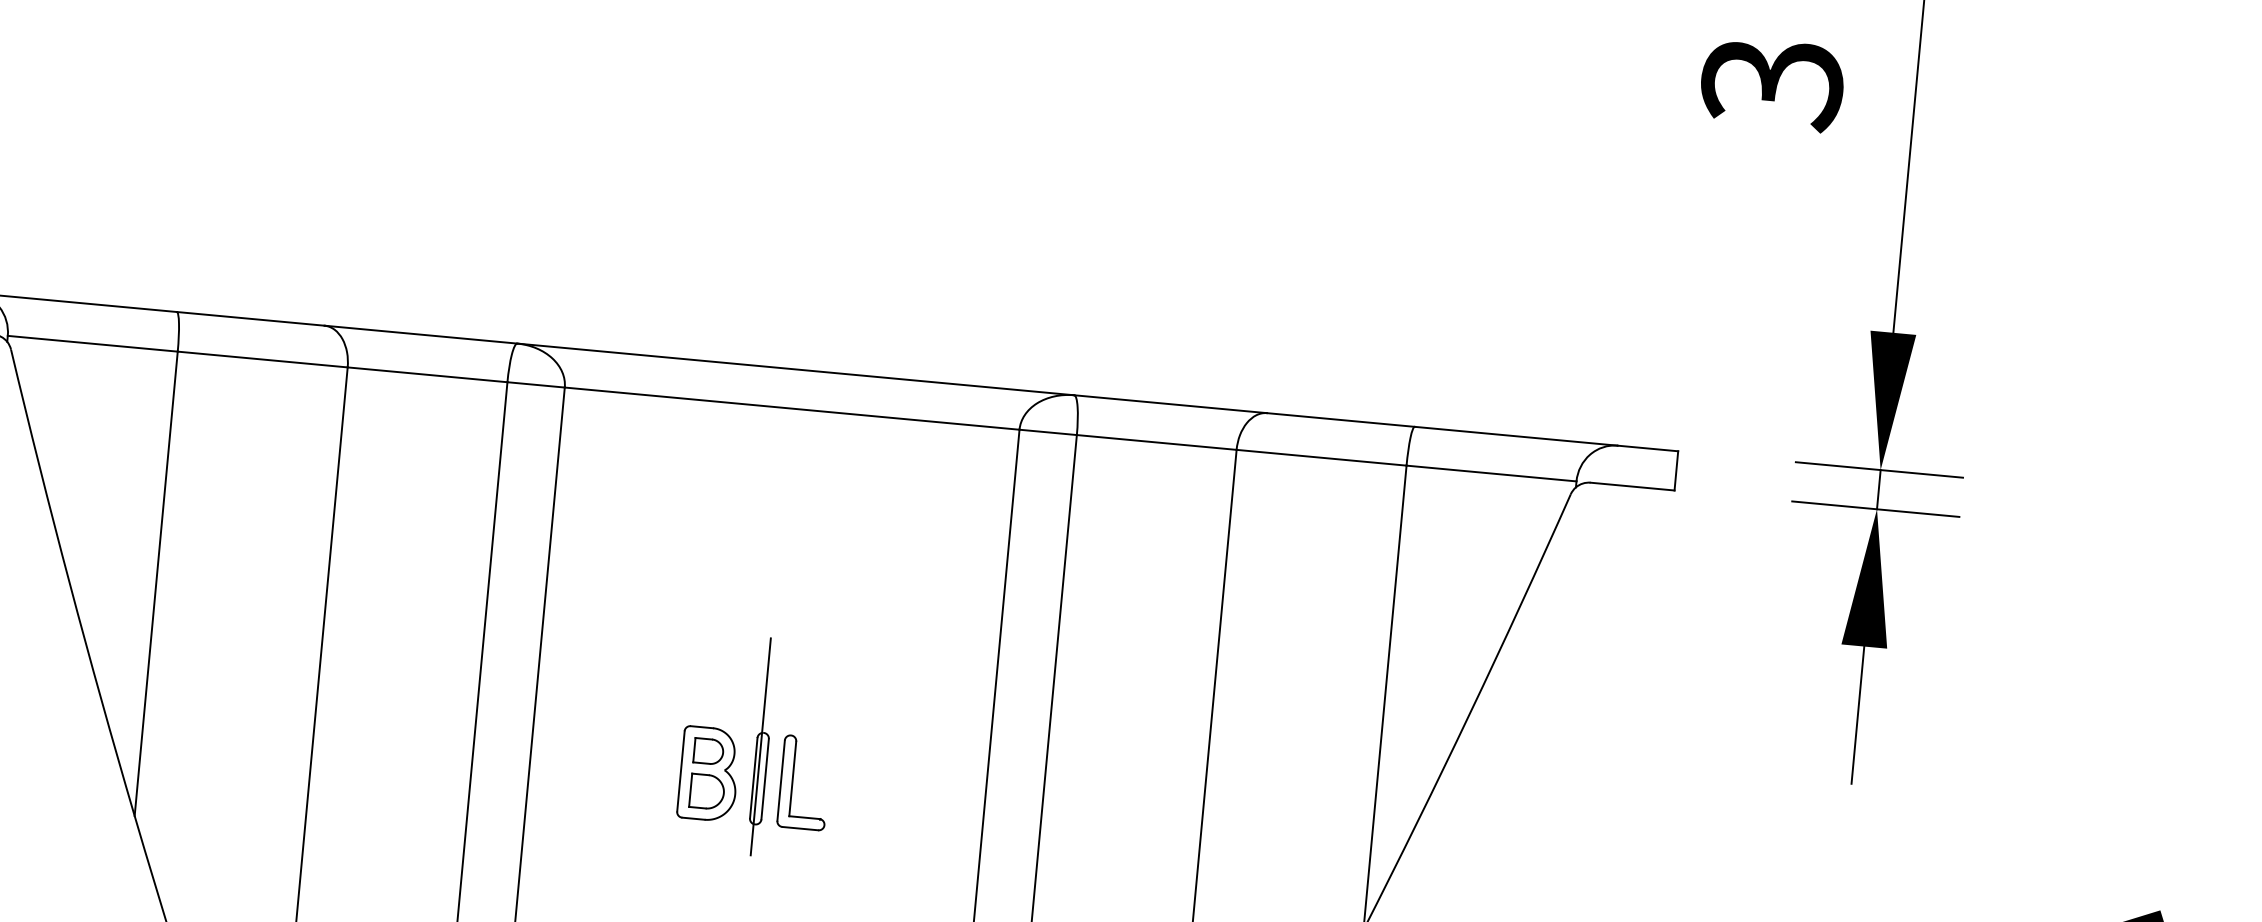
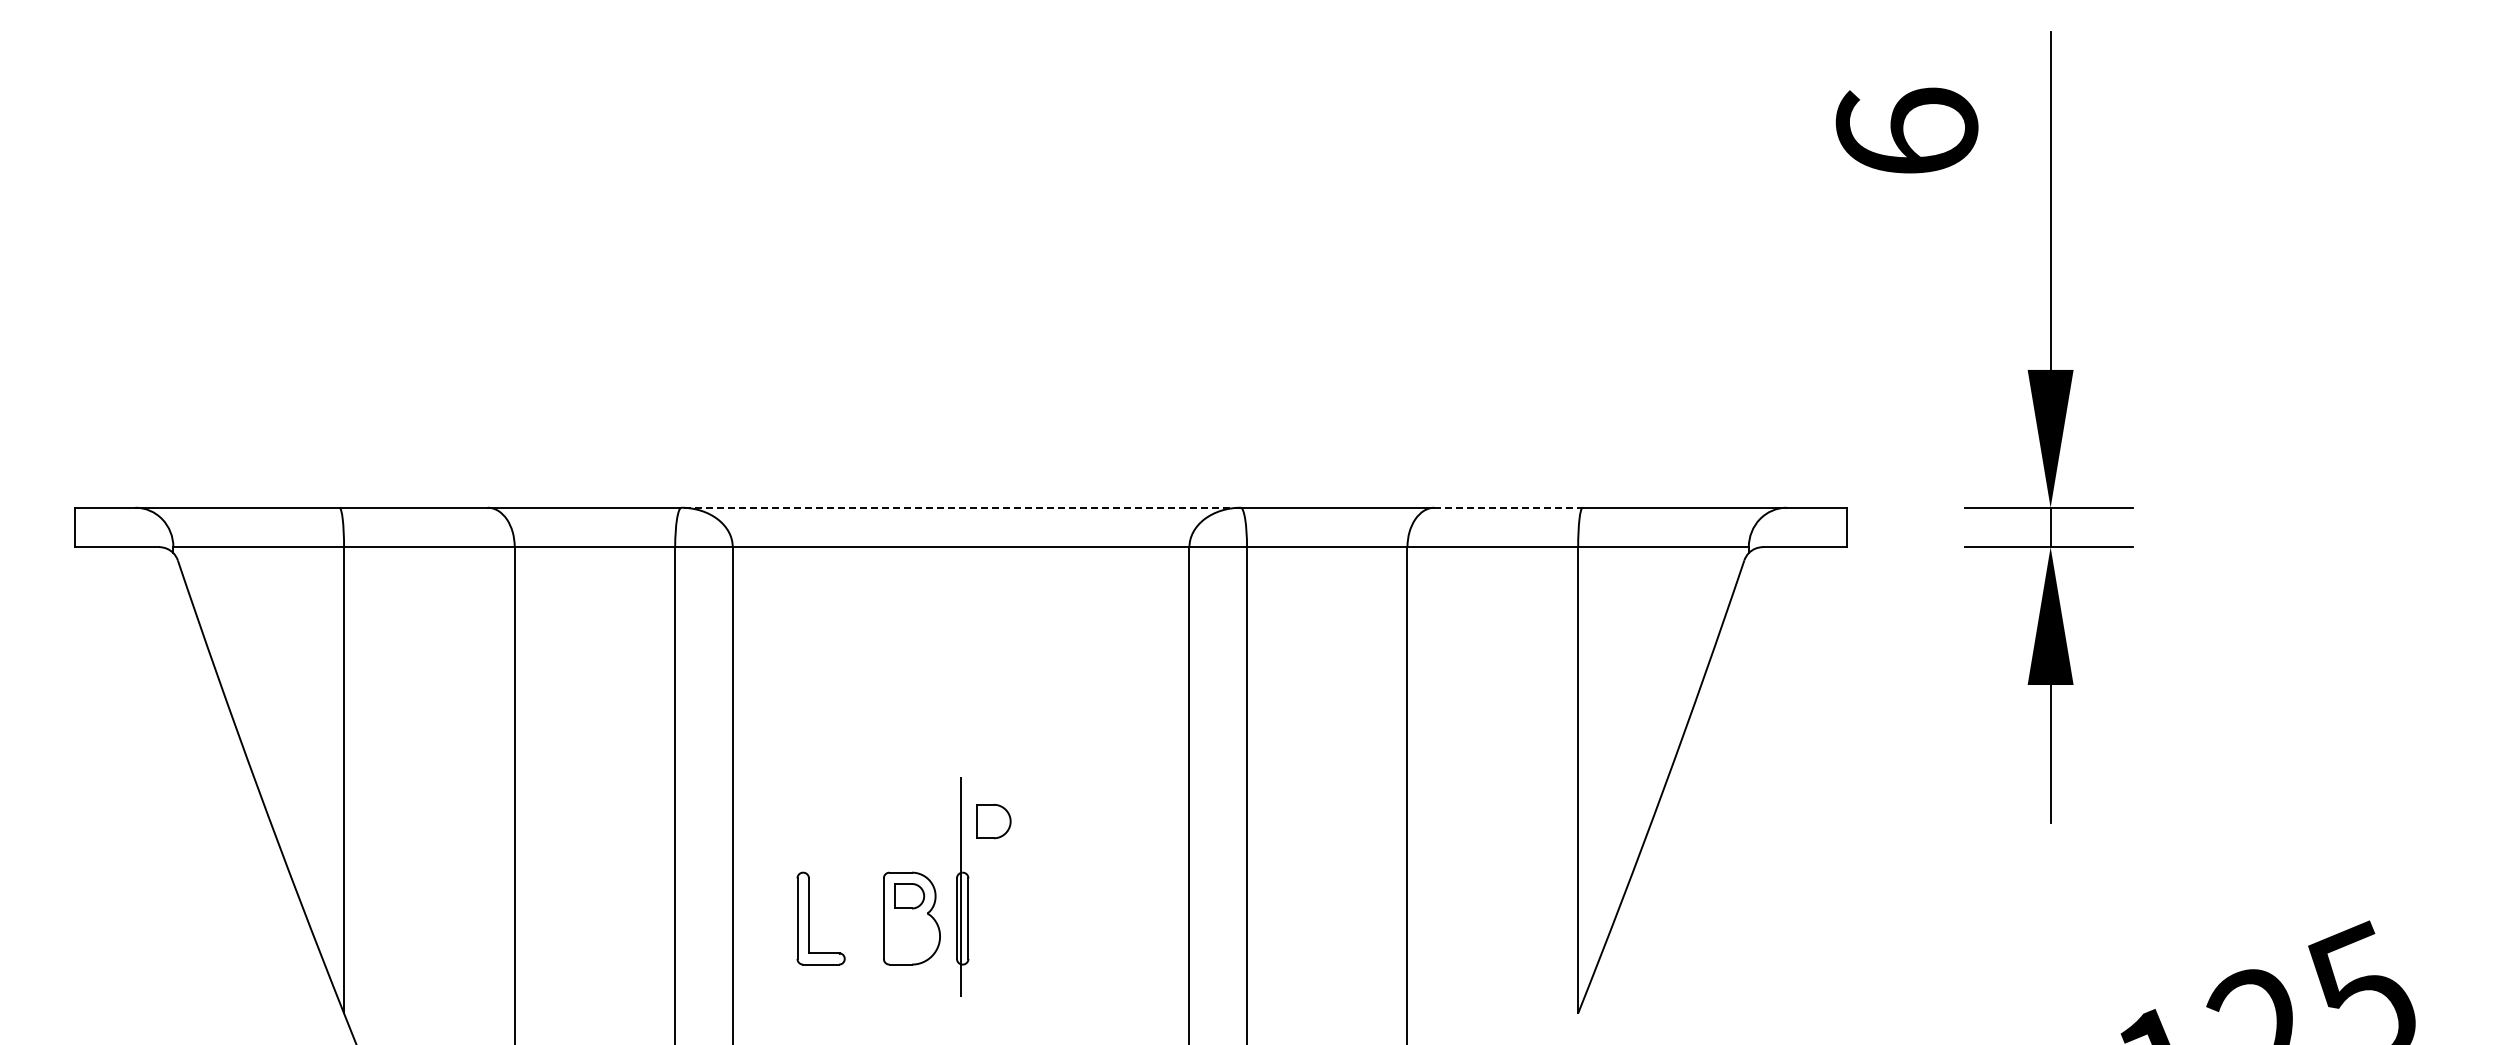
text: (1771, 83) -> (1906, 132), 3 -> 6
line: (796, 369) -> (961, 507), solid -> dashed
line: (1341, 419) -> (1509, 507), solid -> dashed
part: (793, 781) -> (809, 918), moved
part: (706, 791) -> (993, 821), moved

